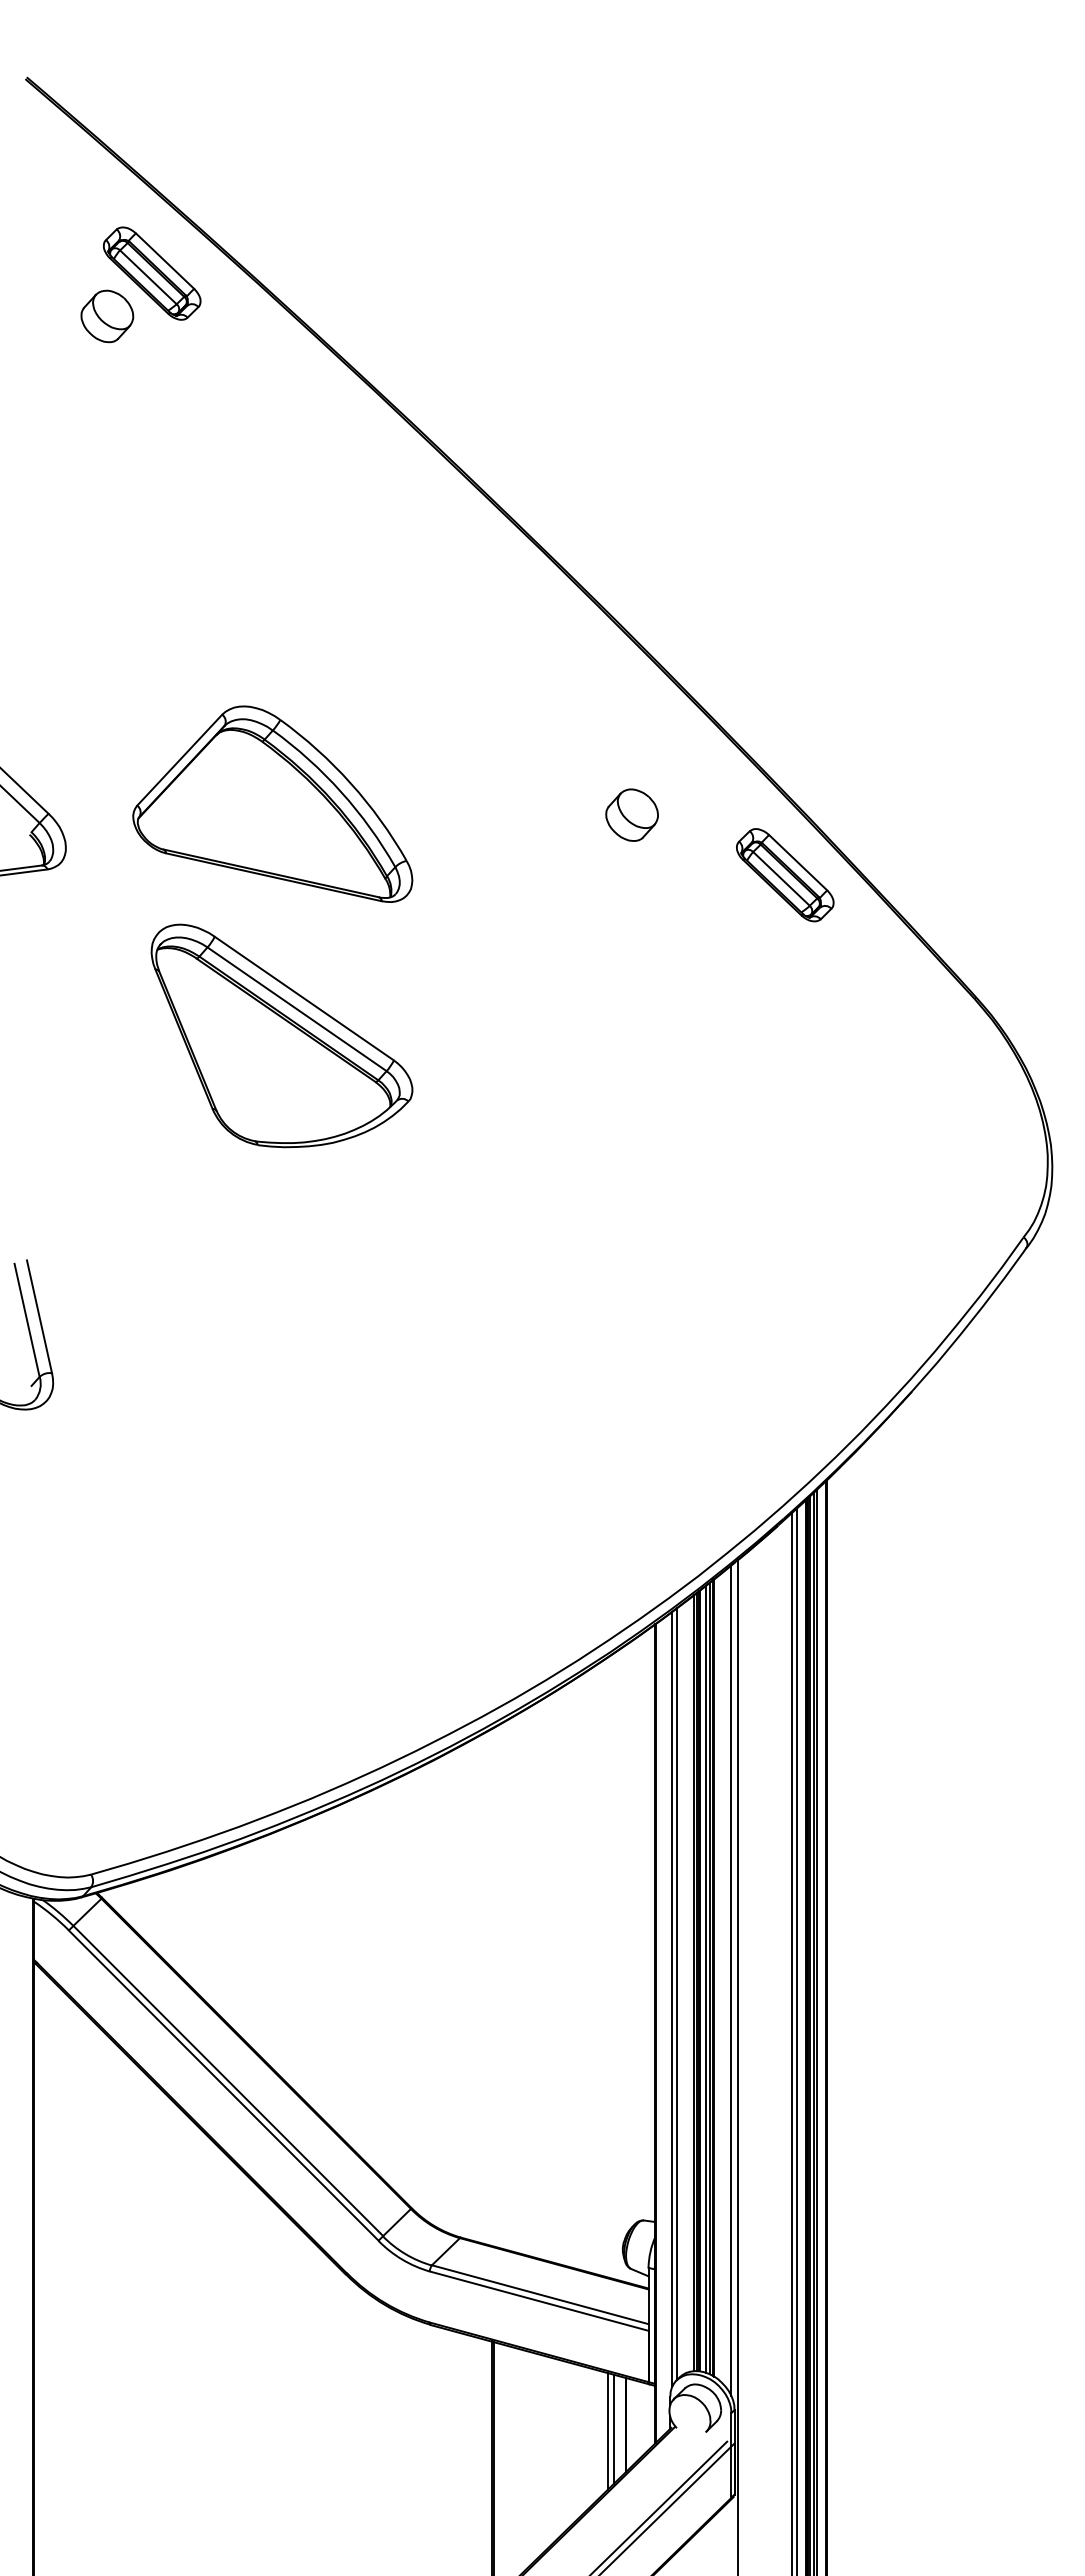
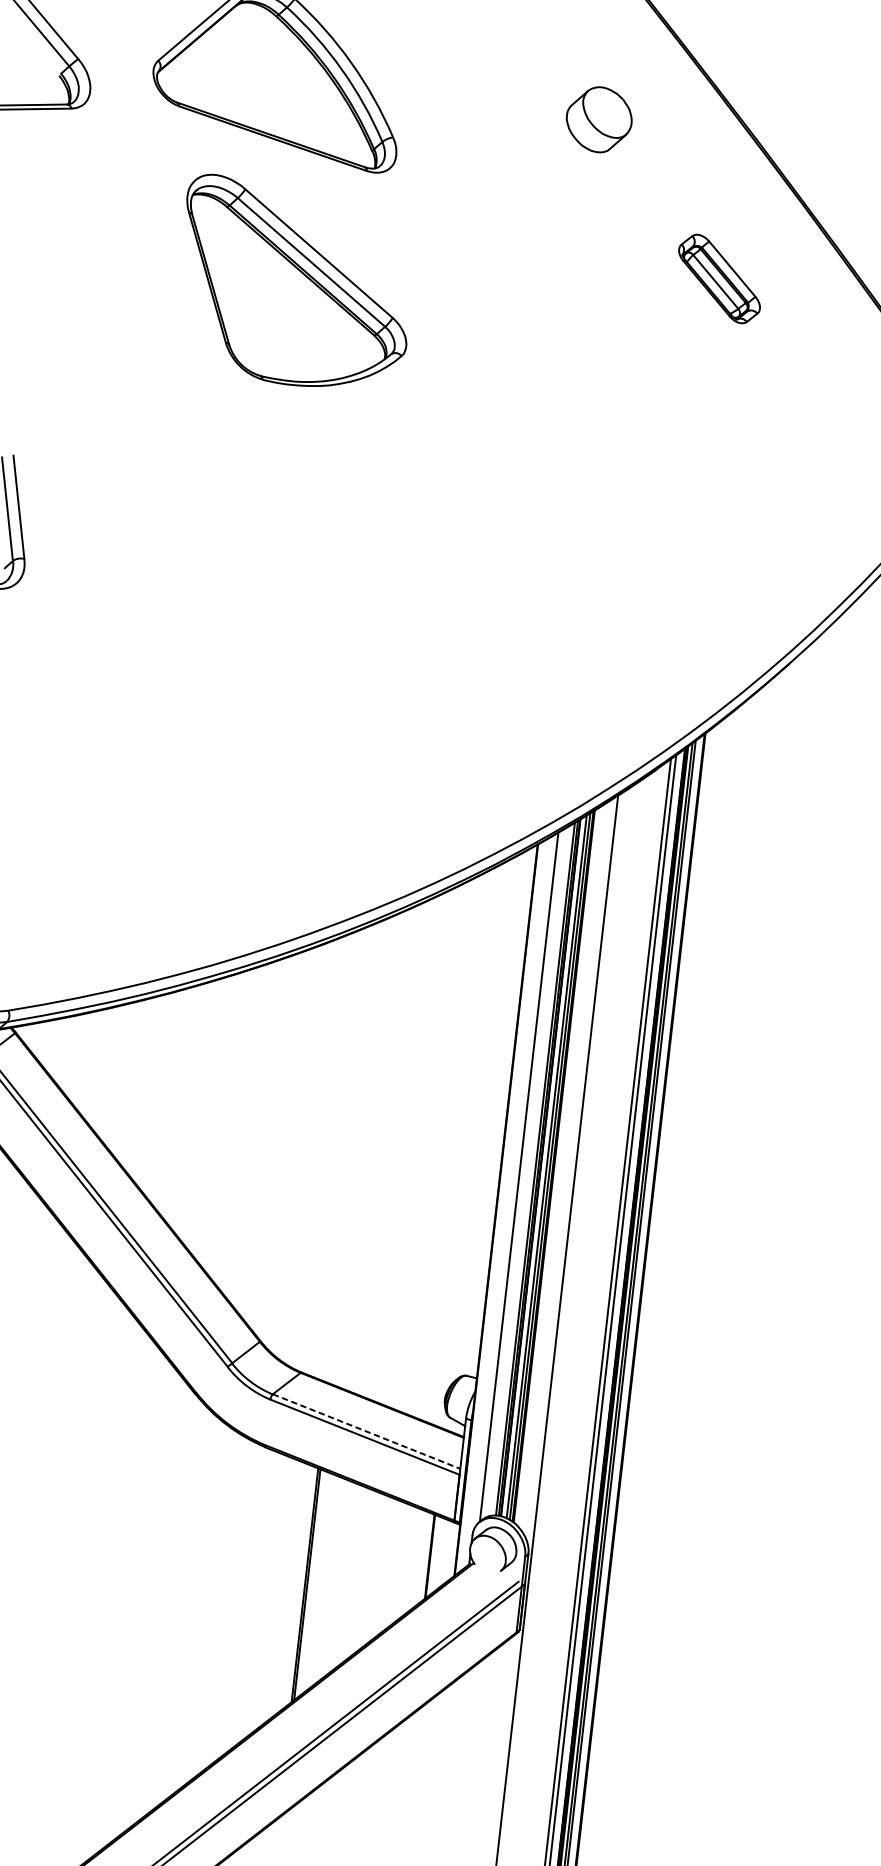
part: (631, 814) -> (598, 118), size x1.4
part: (785, 875) -> (719, 279), moved
part: (281, 1035) -> (294, 284), moved
line: (731, 1980) -> (569, 1170), removed
line: (672, 1998) -> (514, 1180), removed
line: (540, 2294) -> (366, 1431), solid -> dashed
line: (614, 2428) -> (419, 1558), removed
line: (607, 2431) -> (412, 1560), removed

